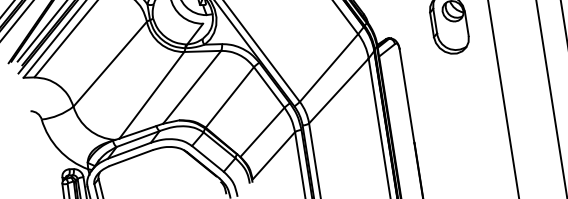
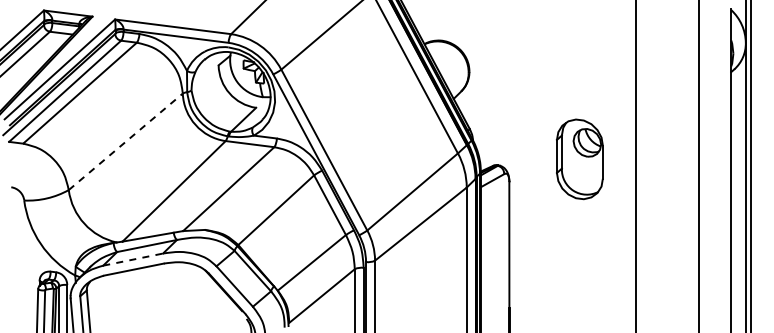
line: (110, 63) -> (125, 141), solid -> dashed
line: (129, 150) -> (133, 259), solid -> dashed

